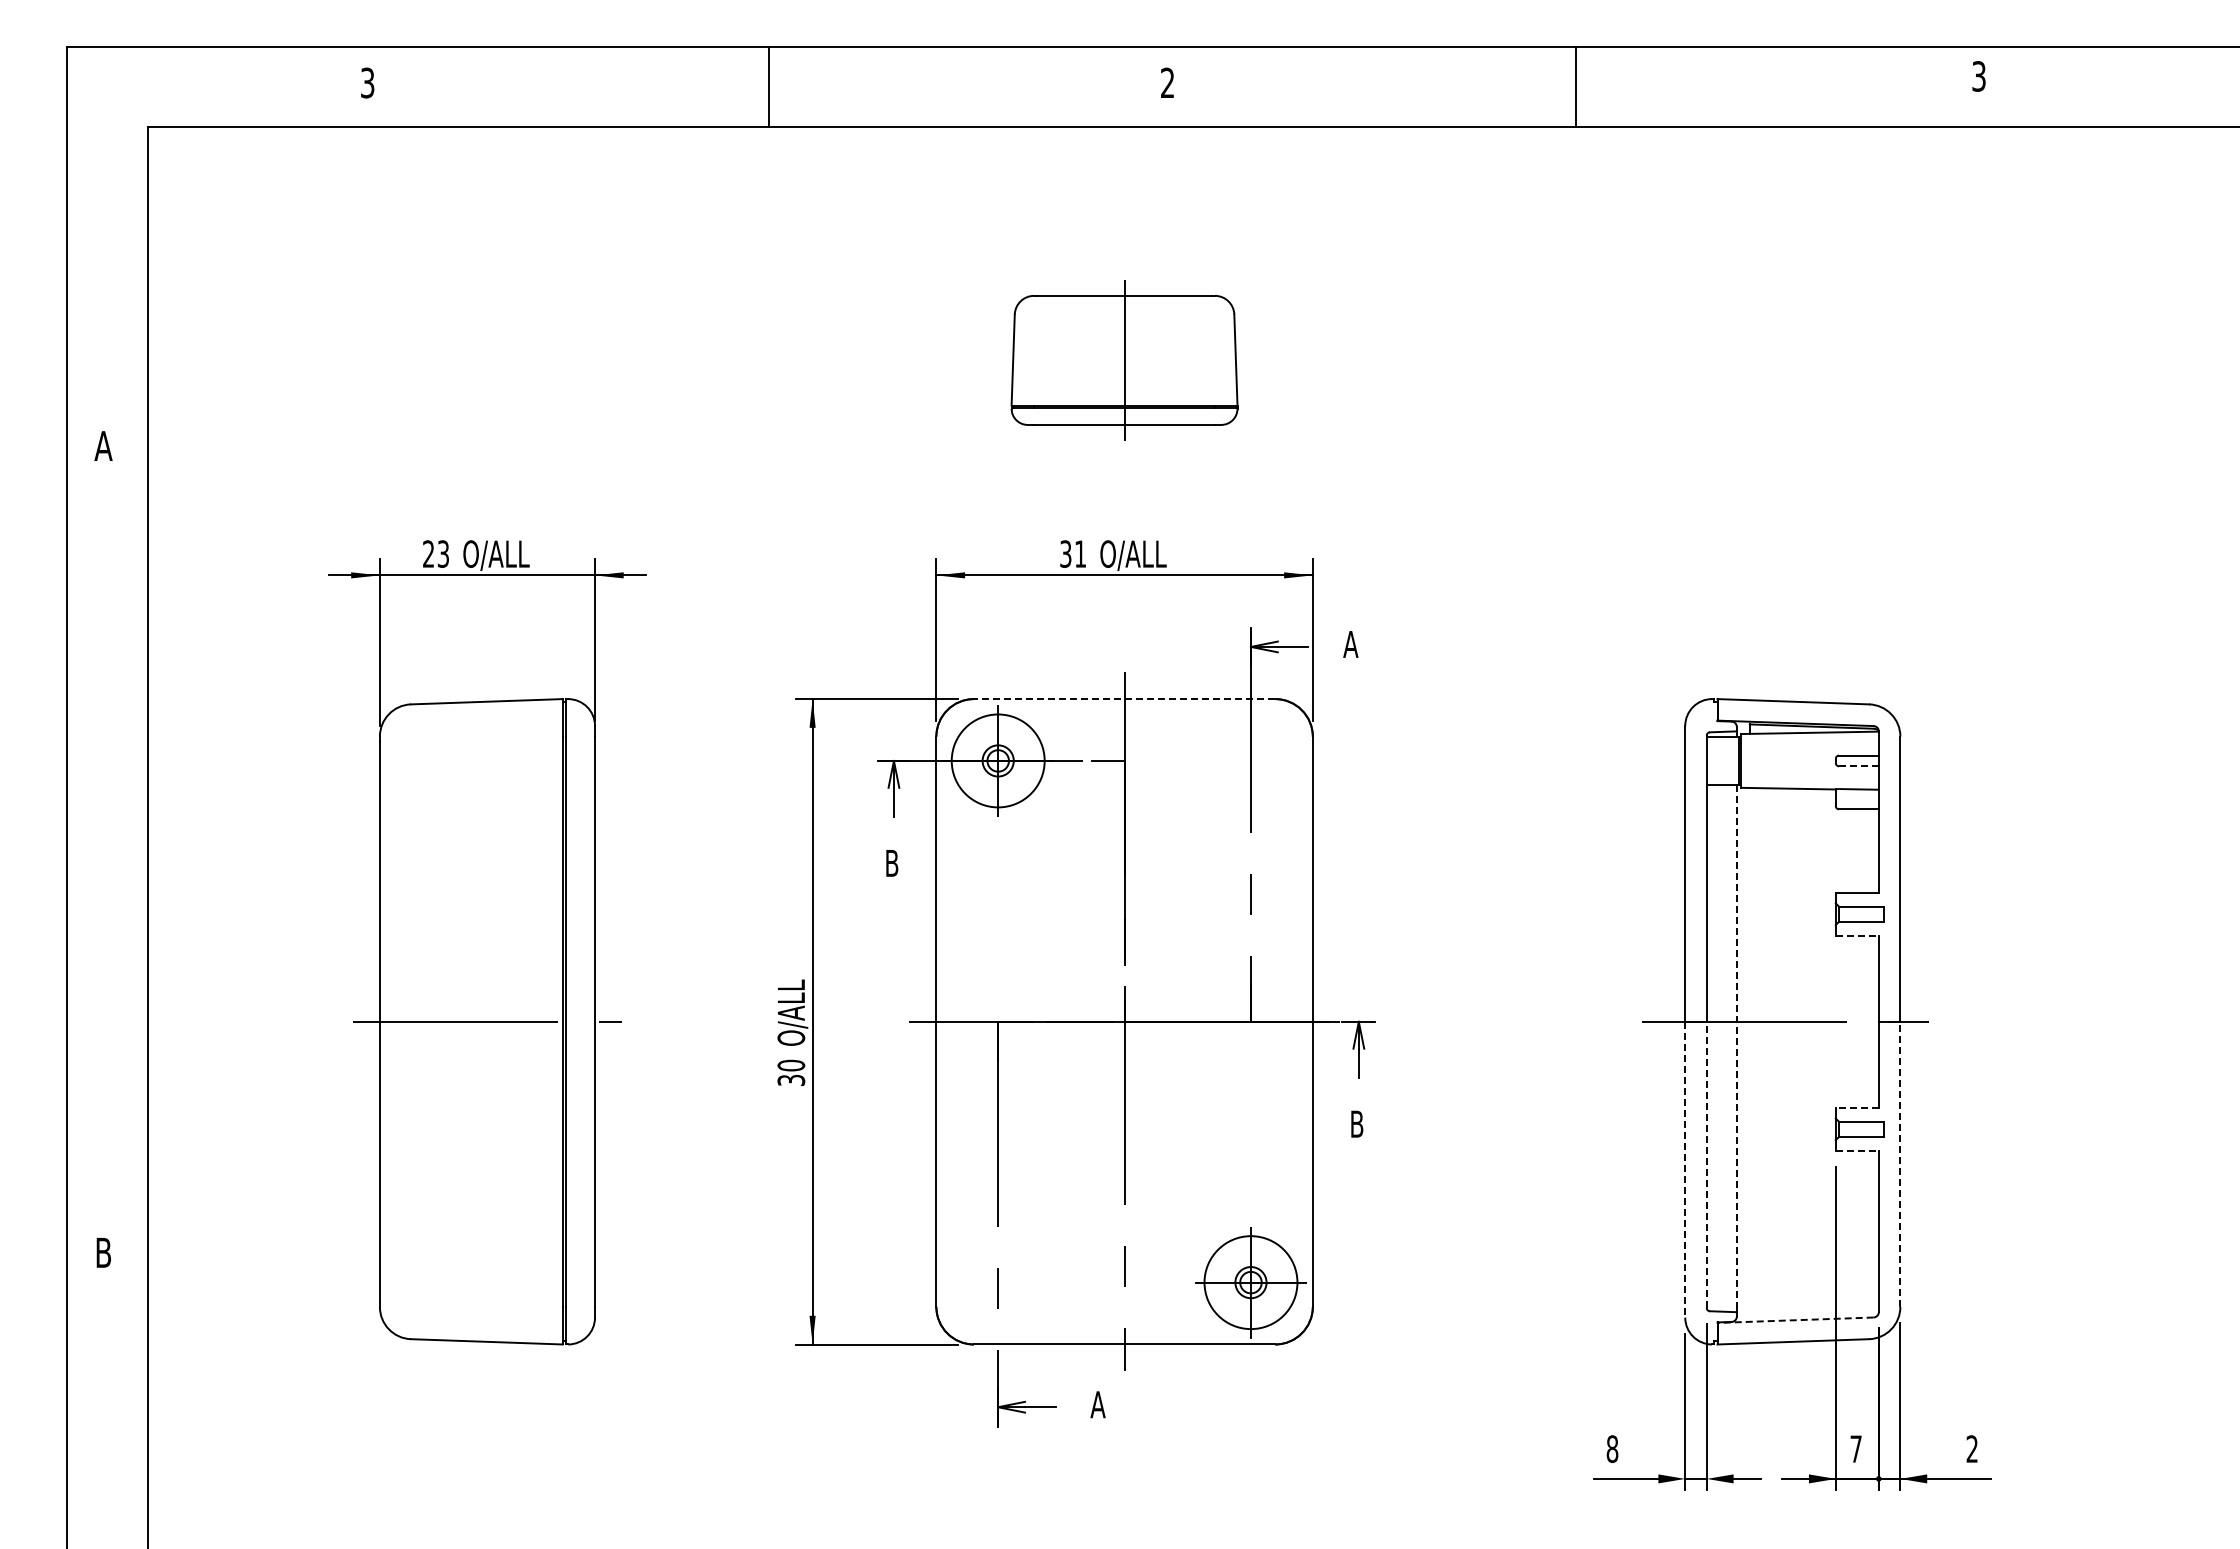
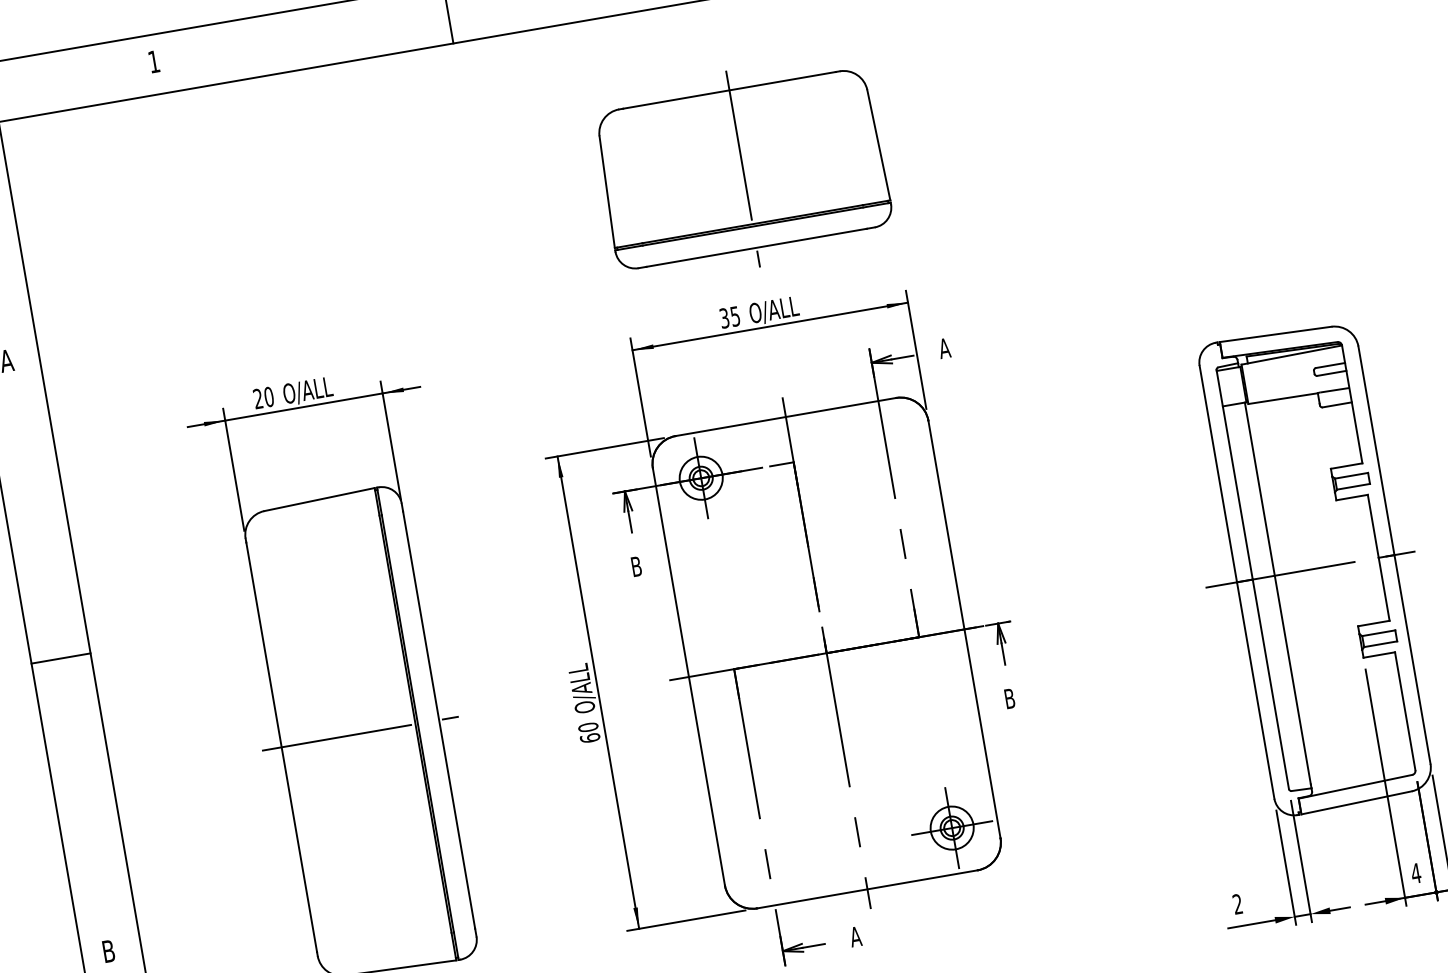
text: (367, 82) -> (153, 61), 3 -> 1
part: (1124, 360) -> (743, 169), size x1.67
text: (443, 553) -> (269, 396), 23 -> 20
text: (1080, 553) -> (735, 316), 31 -> 35
line: (1124, 699) -> (785, 417), dashed -> solid
circle: (998, 760) -> (701, 477), size x0.62
line: (1858, 766) -> (1331, 373), dashed -> solid
line: (107, 853) -> (61, 658), added
line: (1857, 935) -> (1352, 497), dashed -> solid
line: (1736, 1045) -> (1277, 593), dashed -> solid
text: (791, 1080) -> (590, 738), 30 -> 60
line: (1857, 1107) -> (1373, 623), dashed -> solid
line: (1857, 1150) -> (1379, 654), dashed -> solid
line: (1706, 1164) -> (1270, 684), dashed -> solid
line: (1900, 1164) -> (1412, 659), dashed -> solid
line: (1685, 1169) -> (1255, 690), dashed -> solid
circle: (1250, 1282) -> (951, 828), size x0.62
line: (1795, 1320) -> (1355, 786), dashed -> solid
text: (1856, 1448) -> (1416, 872), 7 -> 4
text: (1612, 1449) -> (1237, 904), 8 -> 2

